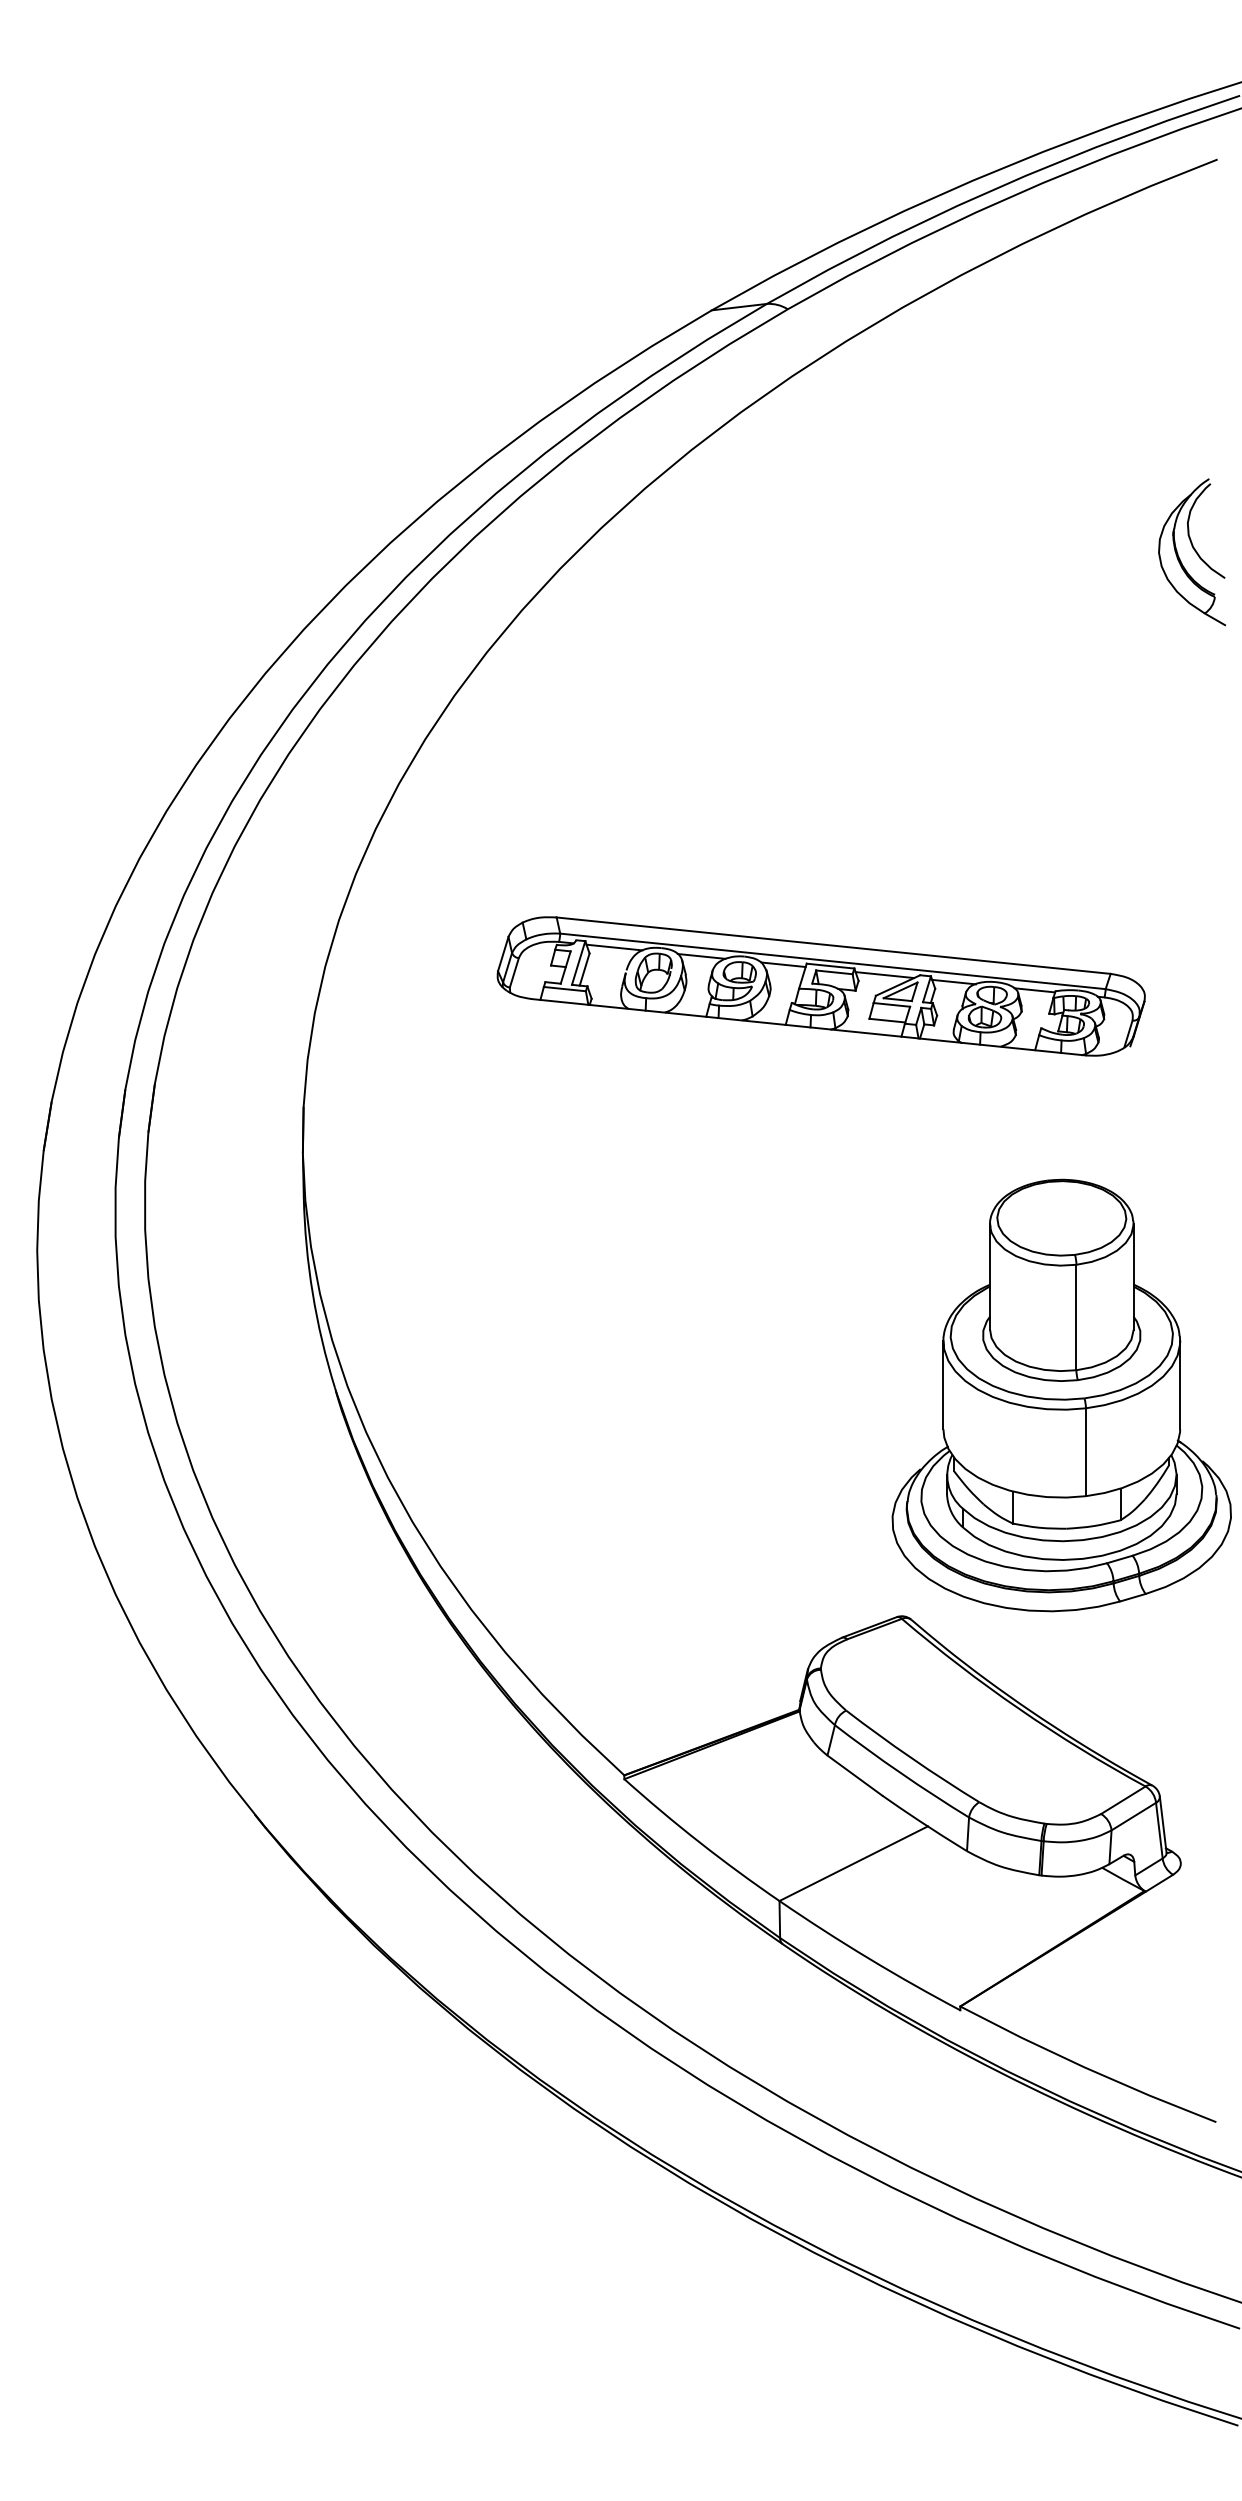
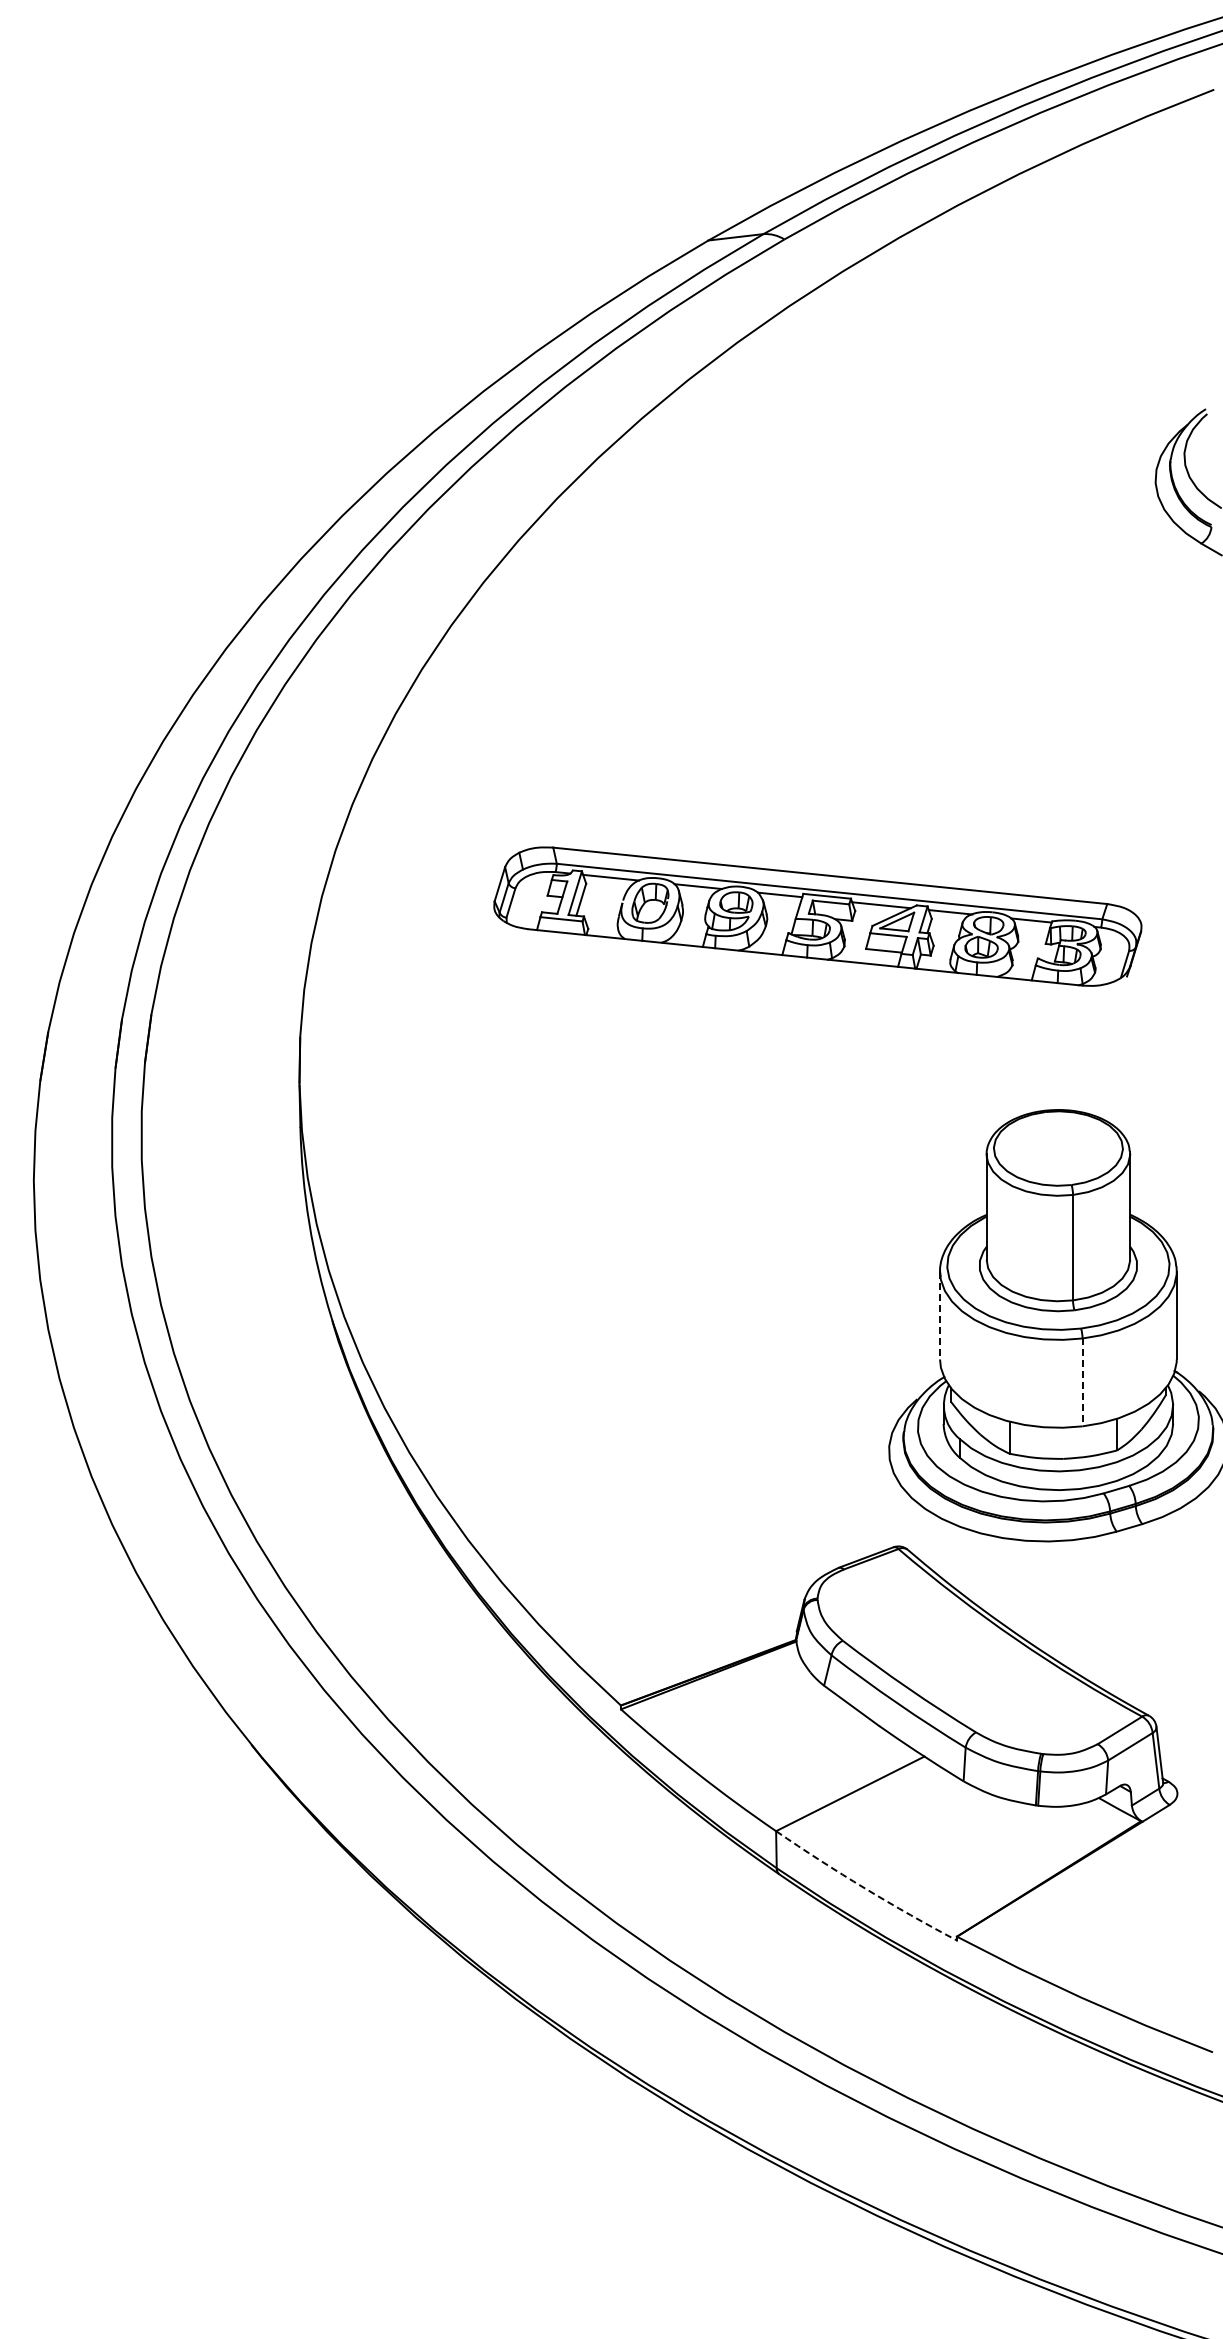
line: (943, 1385) -> (940, 1315), solid -> dashed
line: (1085, 1452) -> (1082, 1382), solid -> dashed
arc: (868, 1958) -> (865, 1888), solid -> dashed

